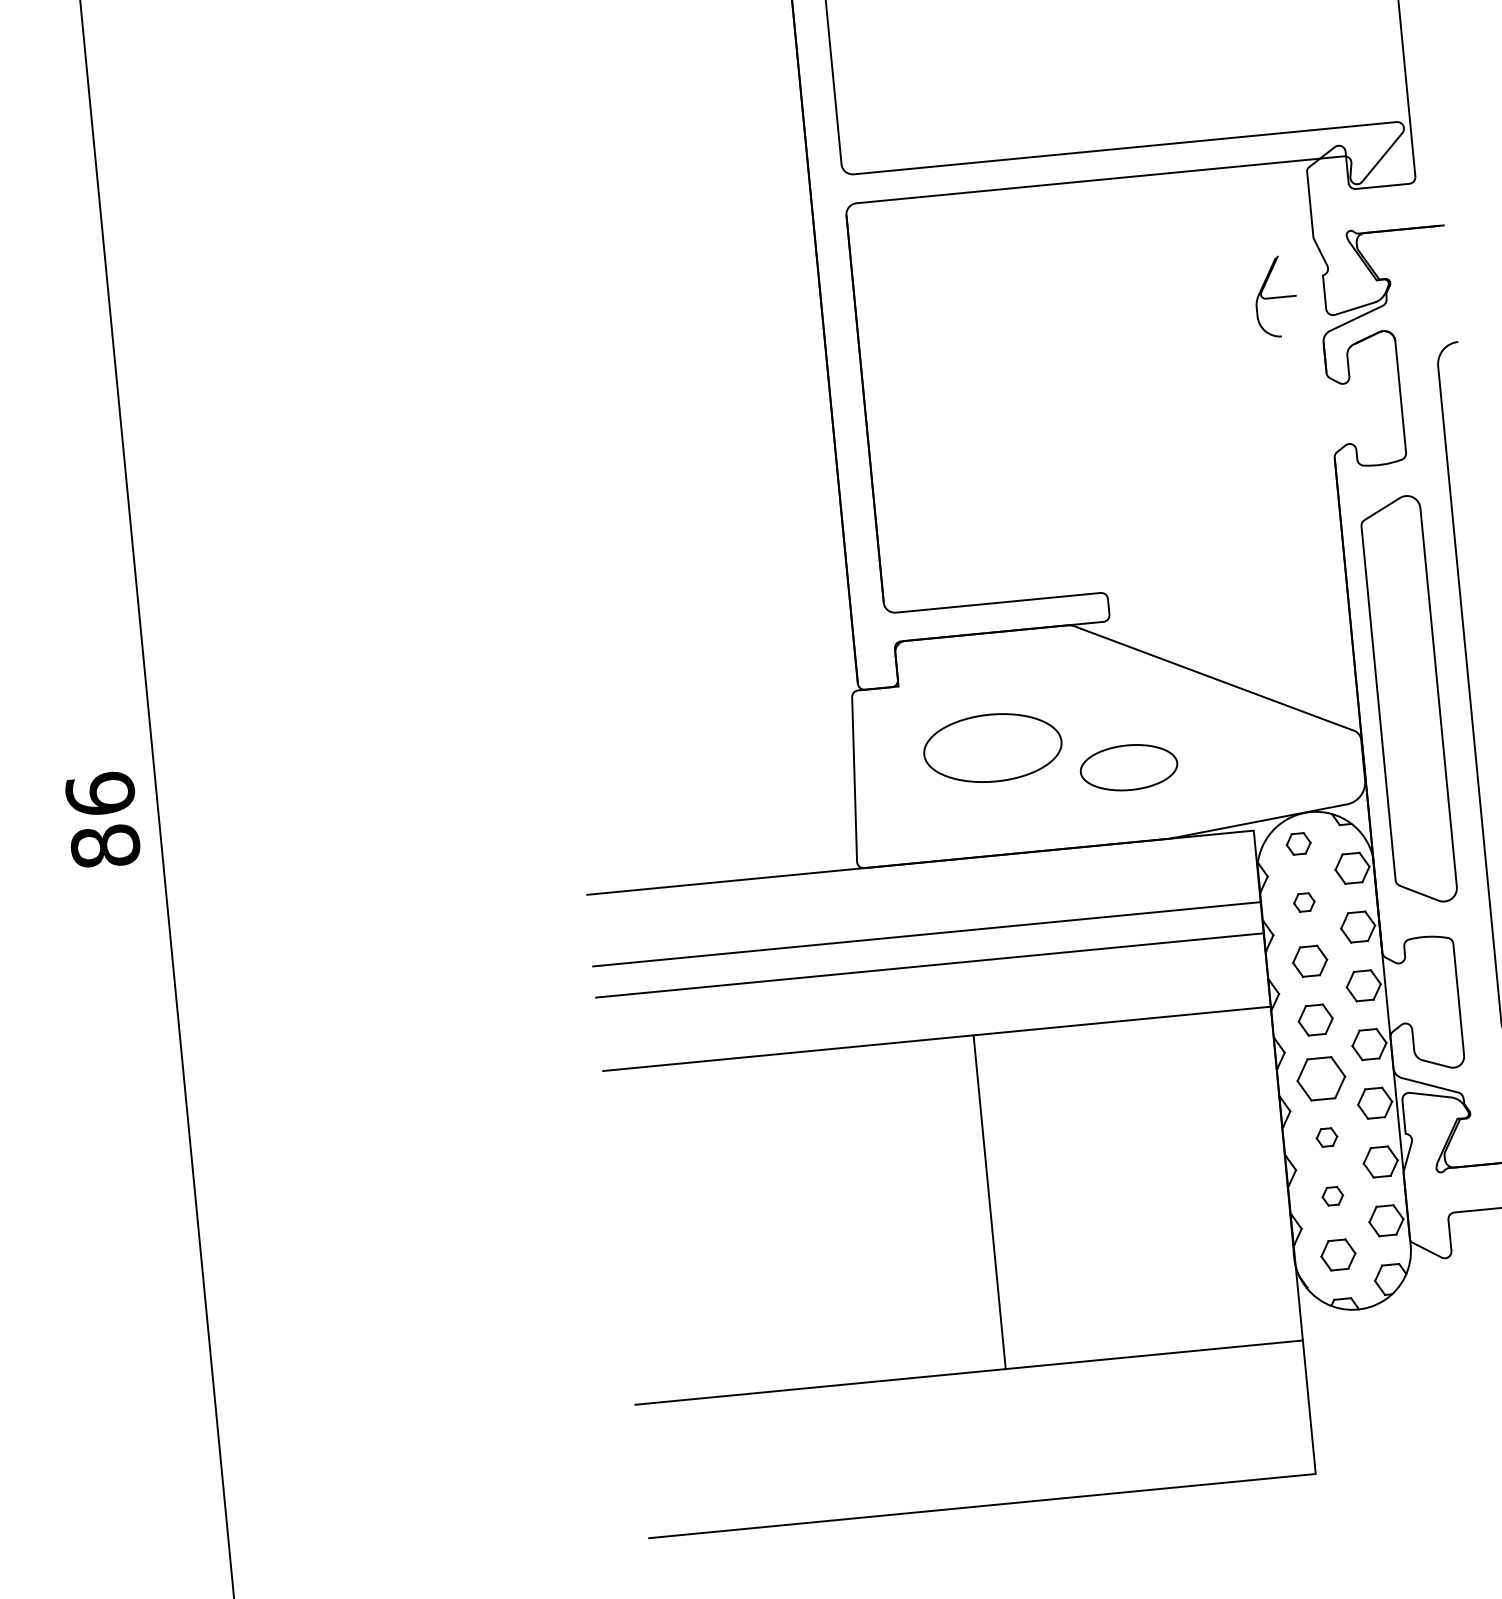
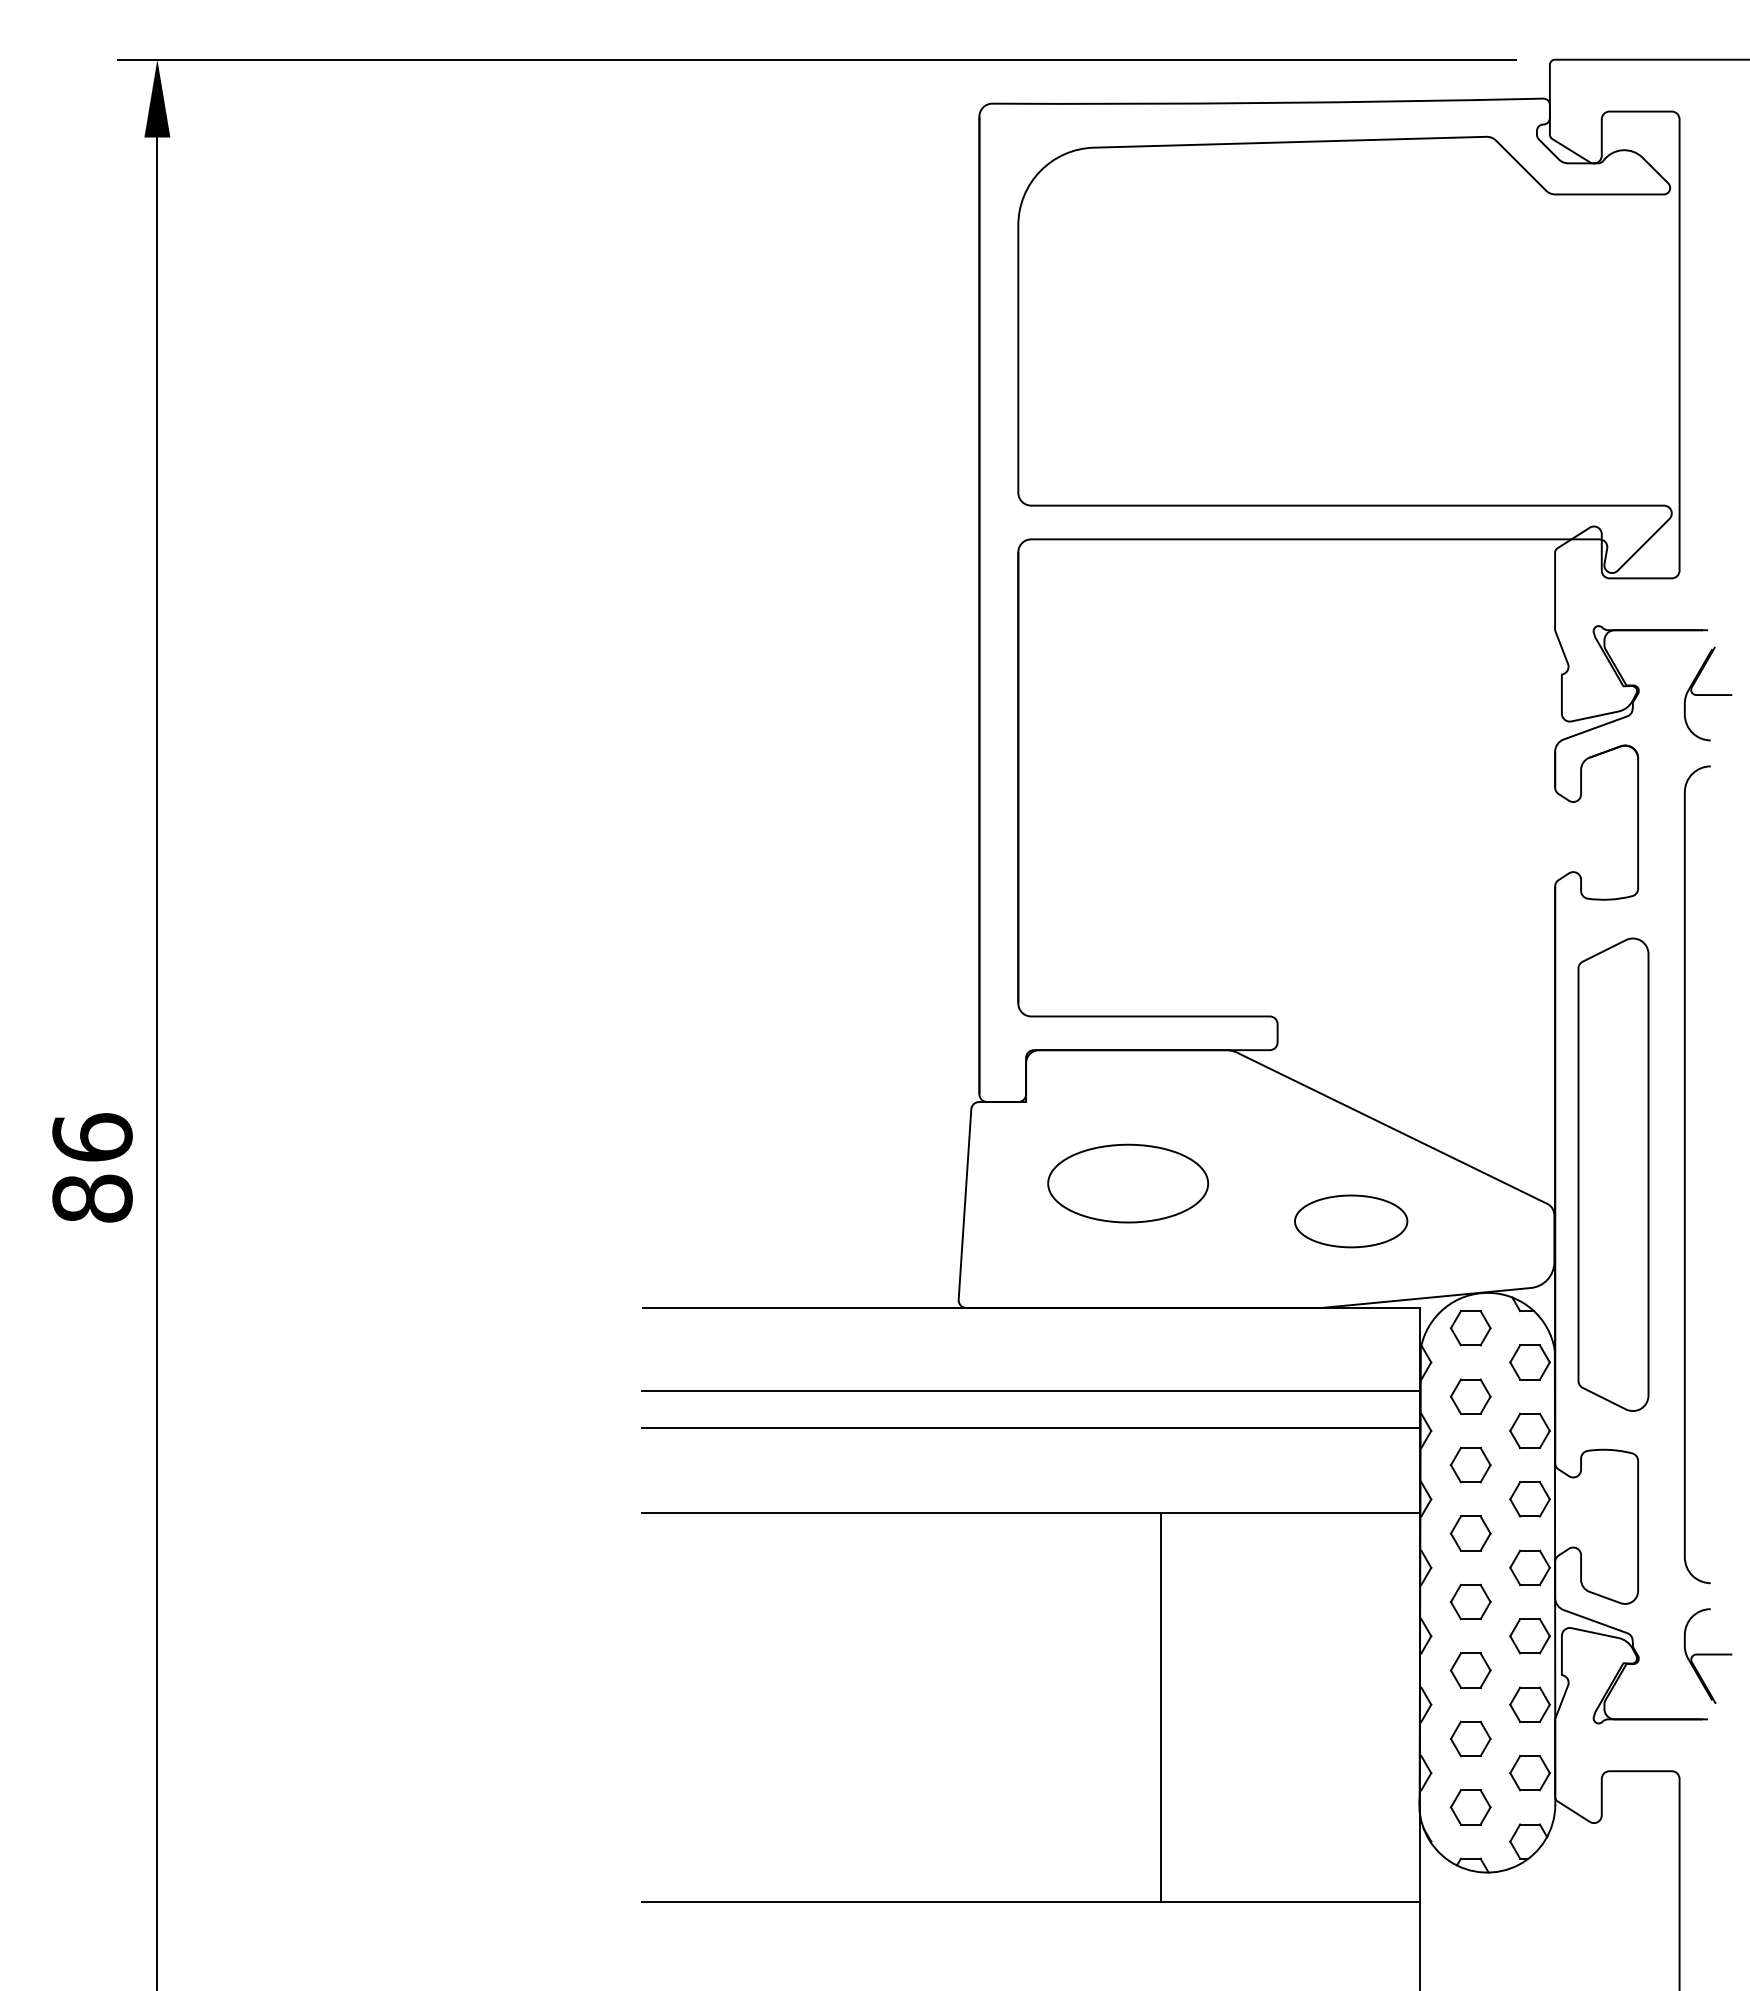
part: (1275, 296) -> (1707, 693), moved
part: (1129, 767) -> (1351, 1221), moved
part: (1298, 844) -> (1470, 1328), size x1.43
part: (1304, 902) -> (1470, 1396), size x1.67
part: (1321, 1078) -> (1470, 1601), size x0.71
part: (1326, 1137) -> (1470, 1670), size x1.67
part: (1332, 1195) -> (1470, 1738), size x1.67
line: (989, 1202) -> (1160, 1707), moved

